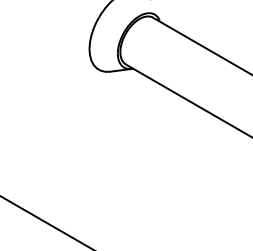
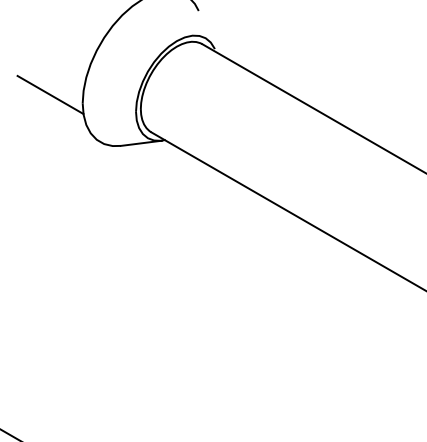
line: (71, 44) -> (48, 94), added

